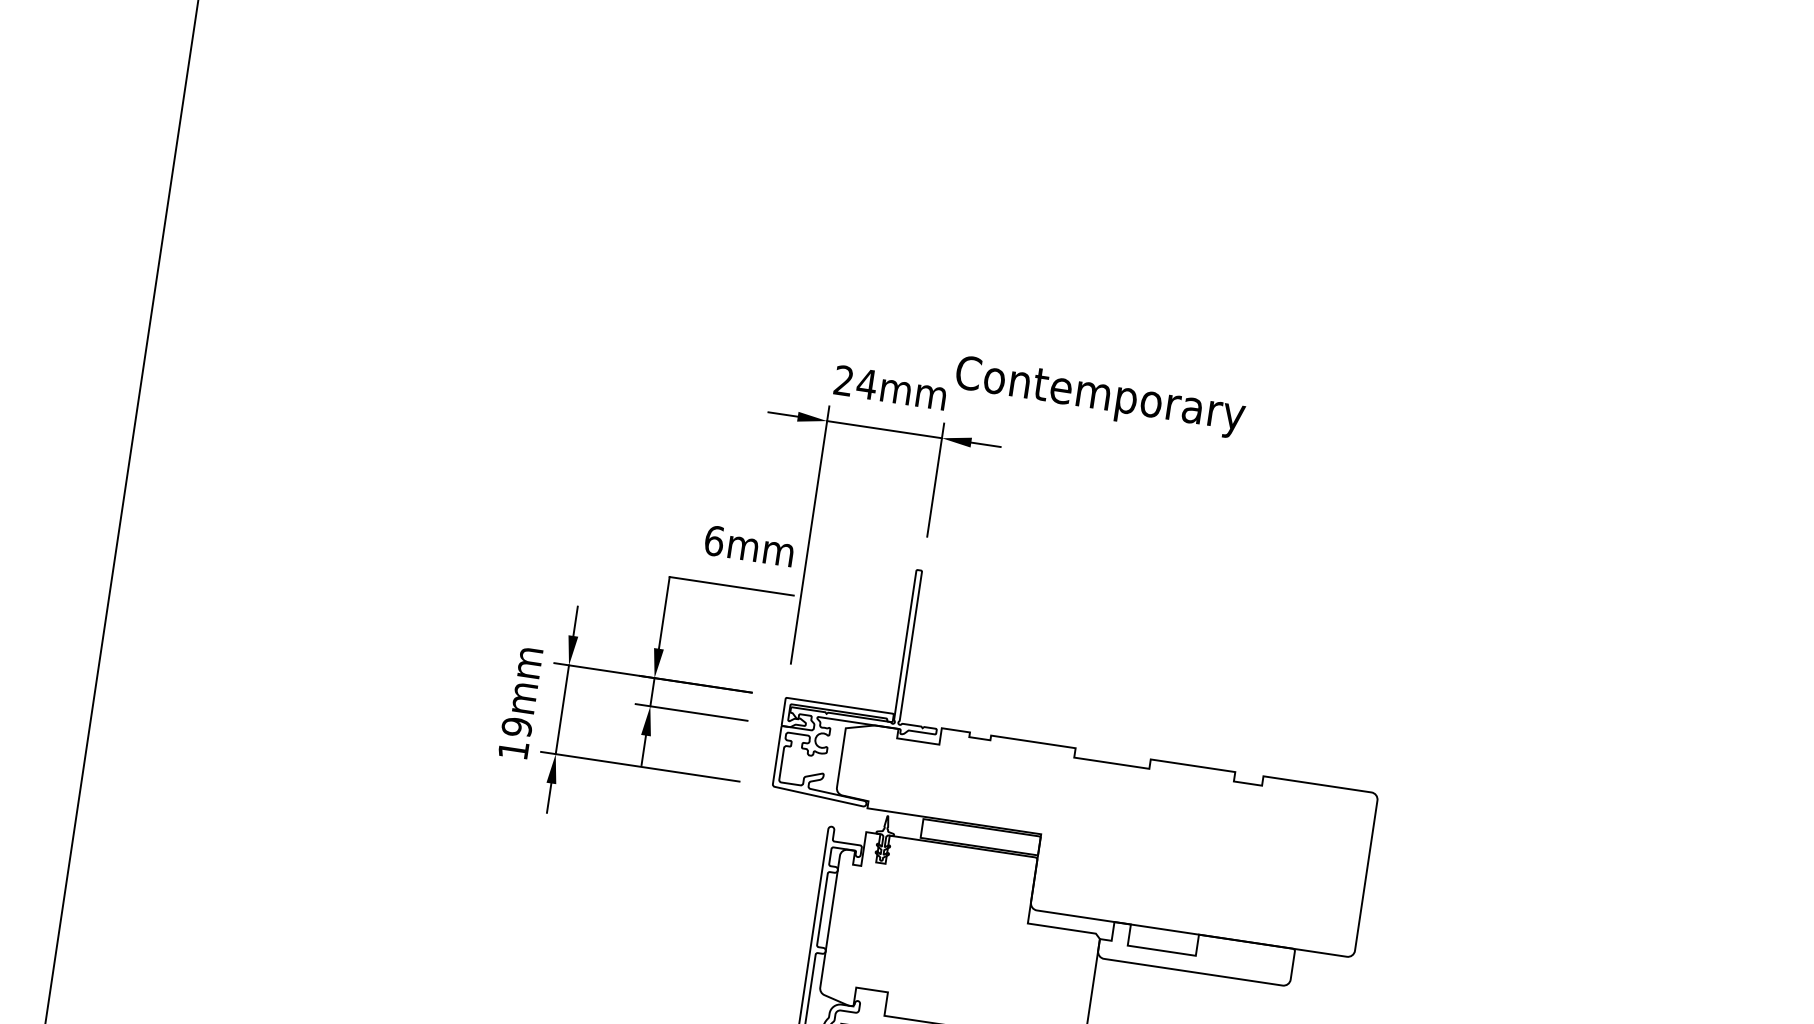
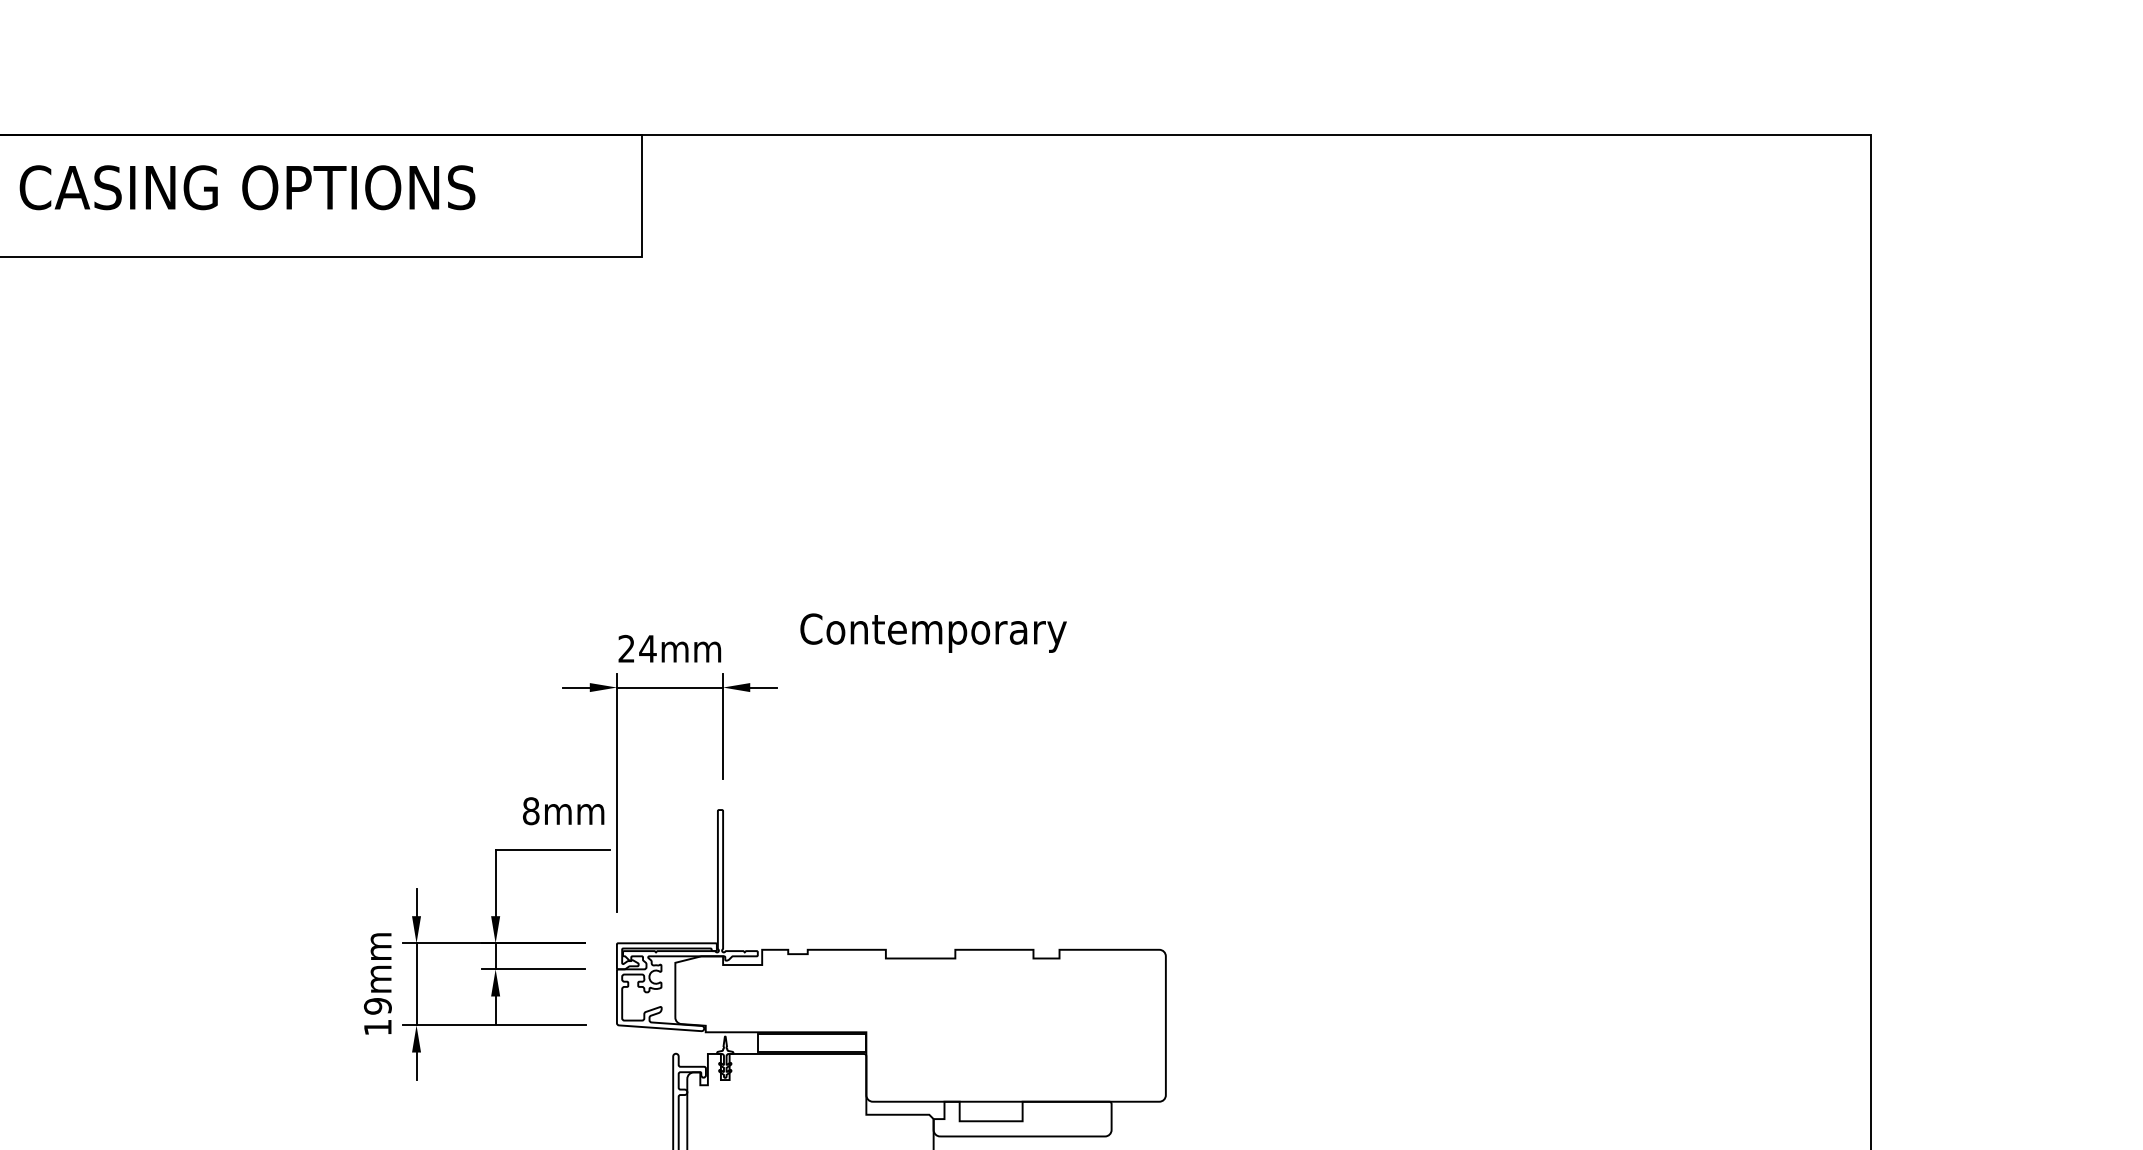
text: (1100, 396) -> (933, 632), moved
text: (714, 541) -> (531, 811), 6mm -> 8mm

